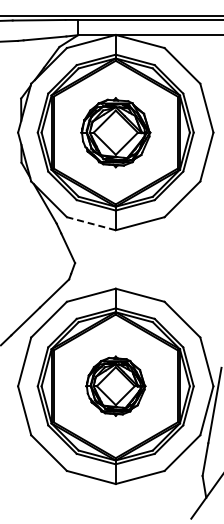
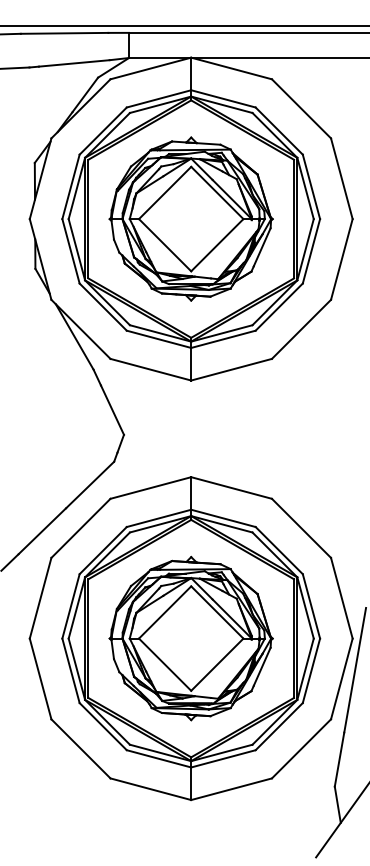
part: (115, 132) -> (190, 218), size x1.43
line: (90, 223) -> (149, 369), dashed -> solid
part: (115, 385) -> (190, 637), size x1.67

